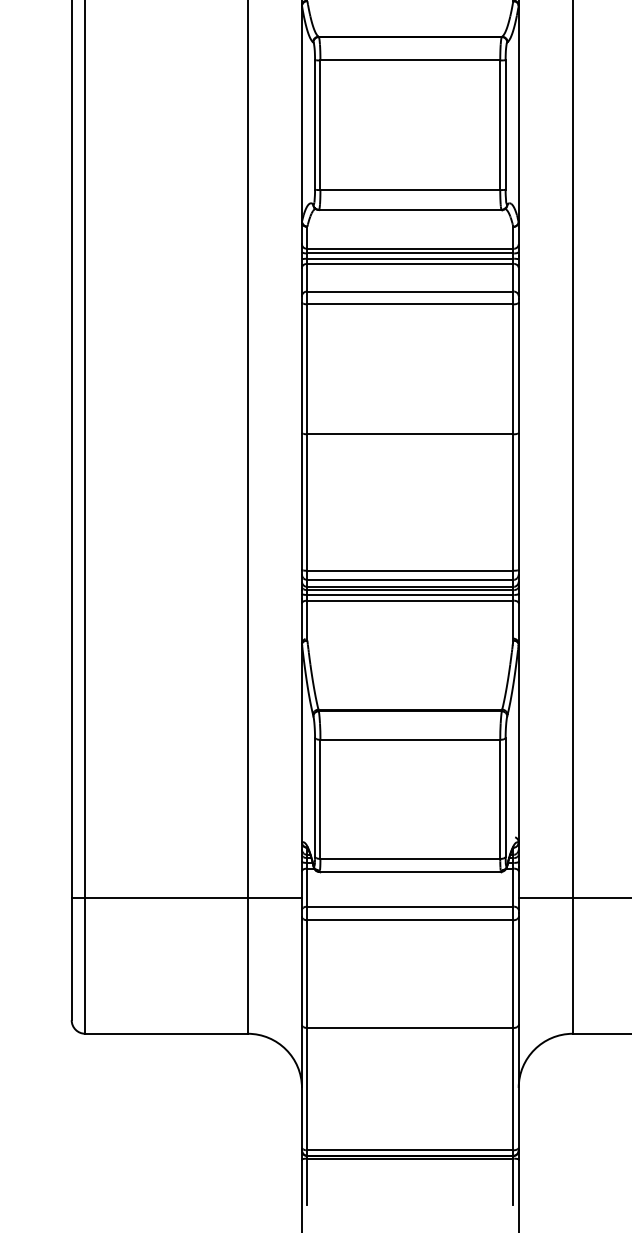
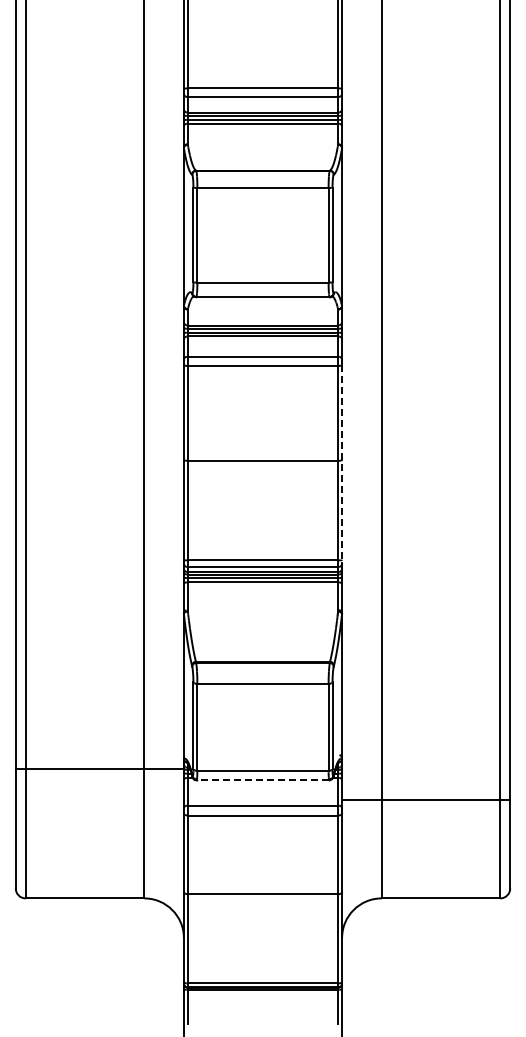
line: (519, 439) -> (342, 464), solid -> dashed
line: (409, 872) -> (262, 780), solid -> dashed
line: (186, 898) -> (99, 768), moved

